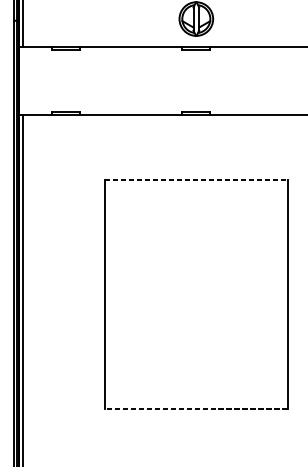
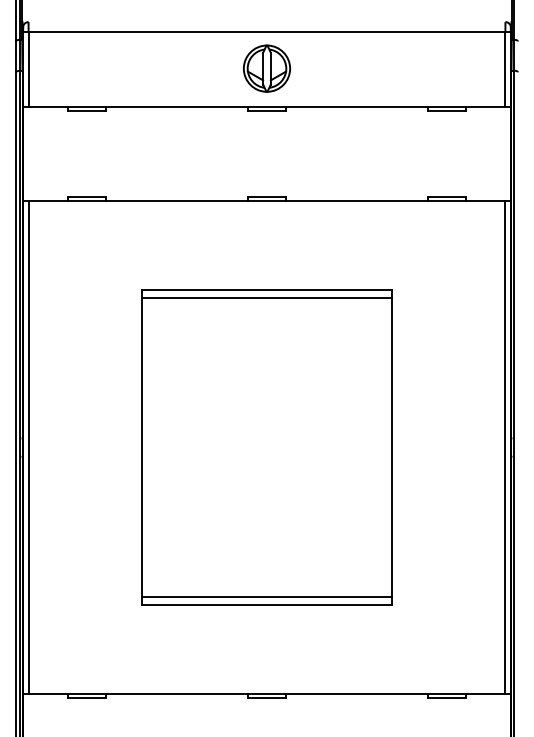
line: (196, 179) -> (267, 289), dashed -> solid
line: (195, 185) -> (266, 297), added
line: (195, 403) -> (266, 597), added
line: (195, 408) -> (266, 604), dashed -> solid

